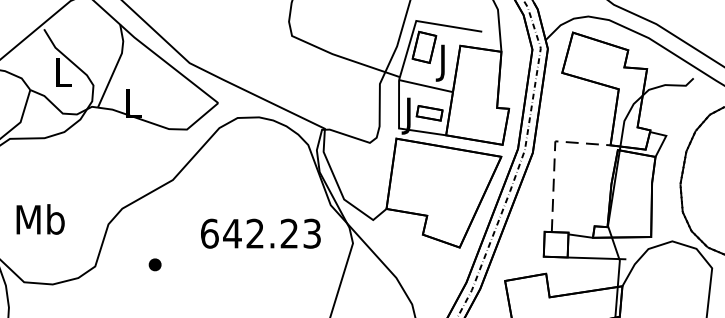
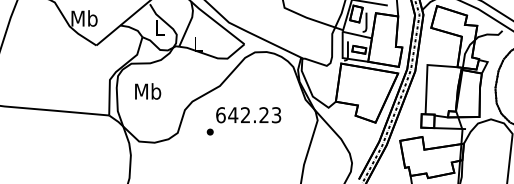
line: (555, 156) -> (427, 73), dashed -> solid
text: (41, 219) -> (148, 91), moved
text: (260, 234) -> (248, 115), moved

